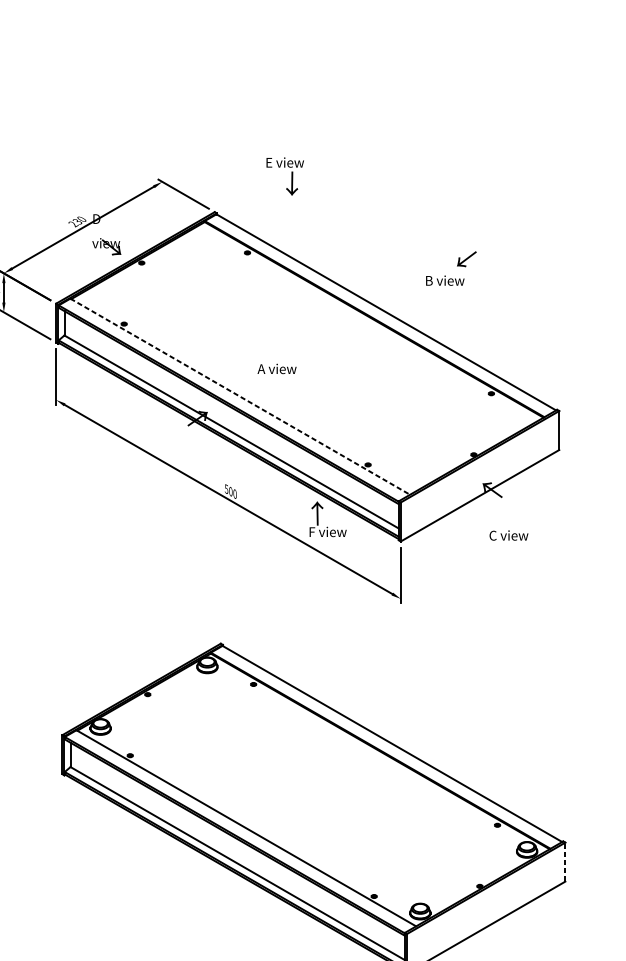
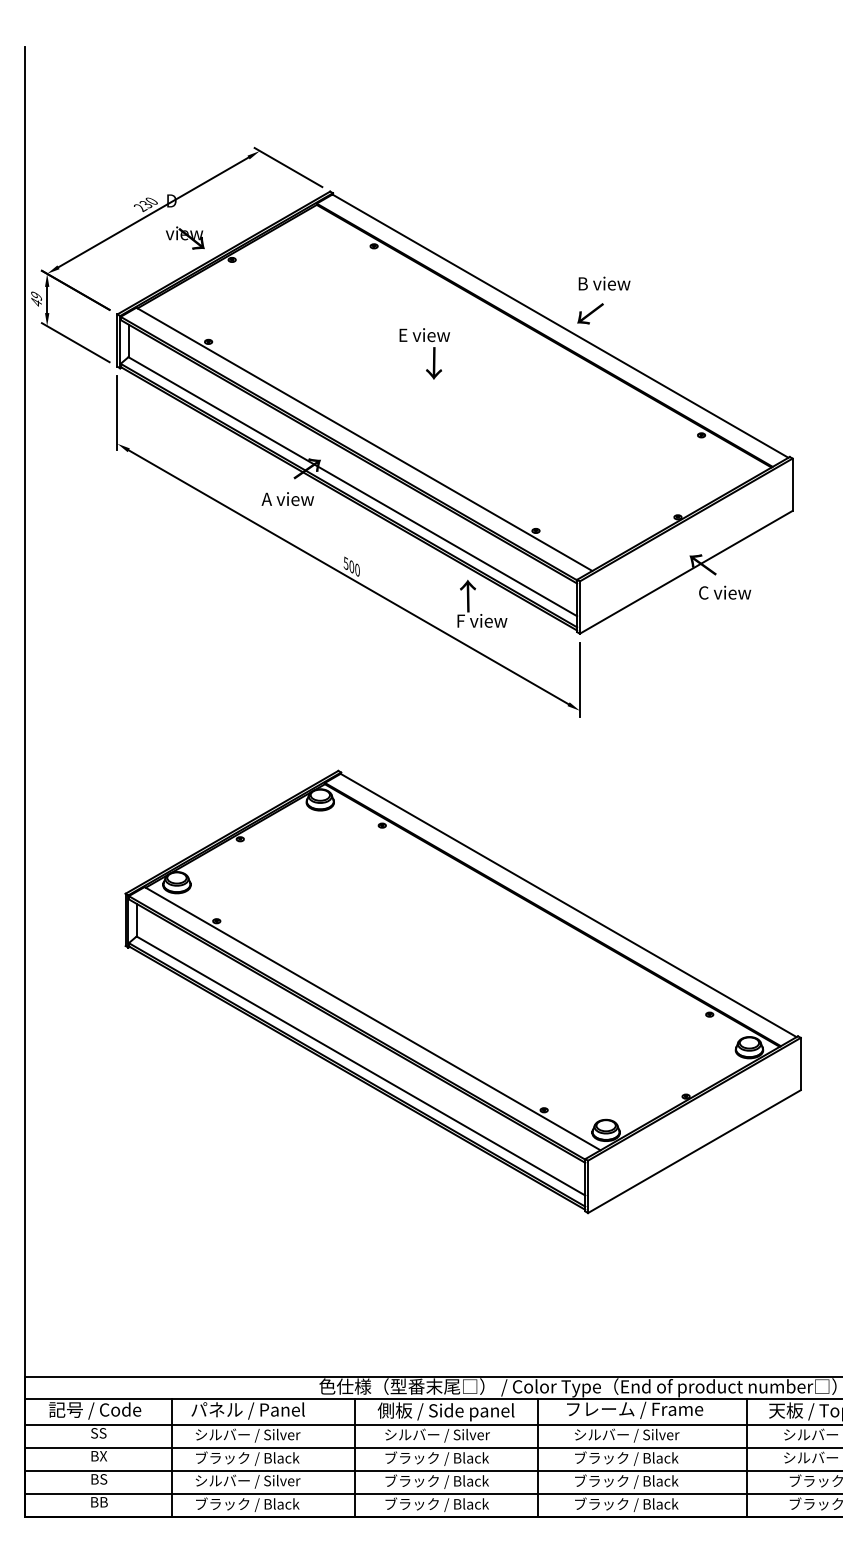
text: (285, 176) -> (424, 353), moved
text: (466, 258) -> (590, 313), moved
text: (445, 280) -> (604, 283), moved
text: (276, 368) -> (287, 498), moved
line: (240, 396) -> (364, 439), dashed -> solid
text: (509, 535) -> (725, 592), moved
line: (565, 861) -> (800, 1063), dashed -> solid

